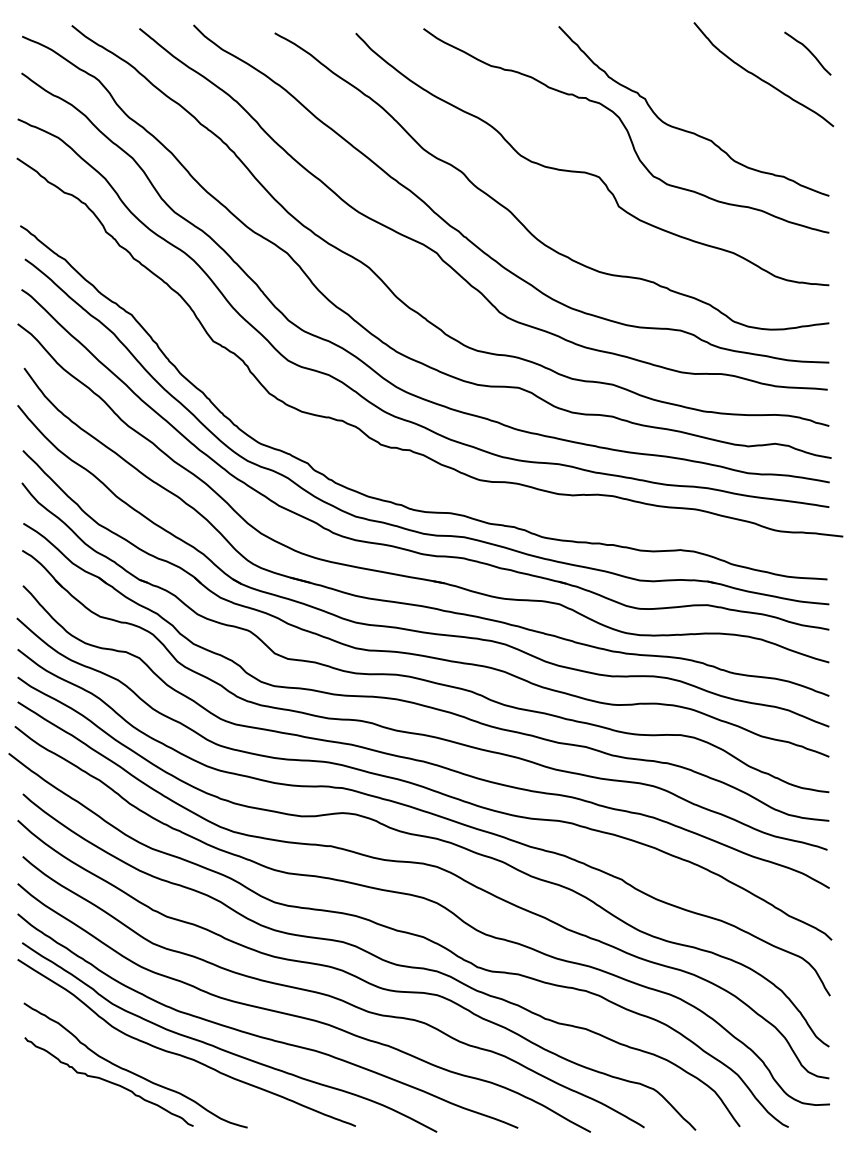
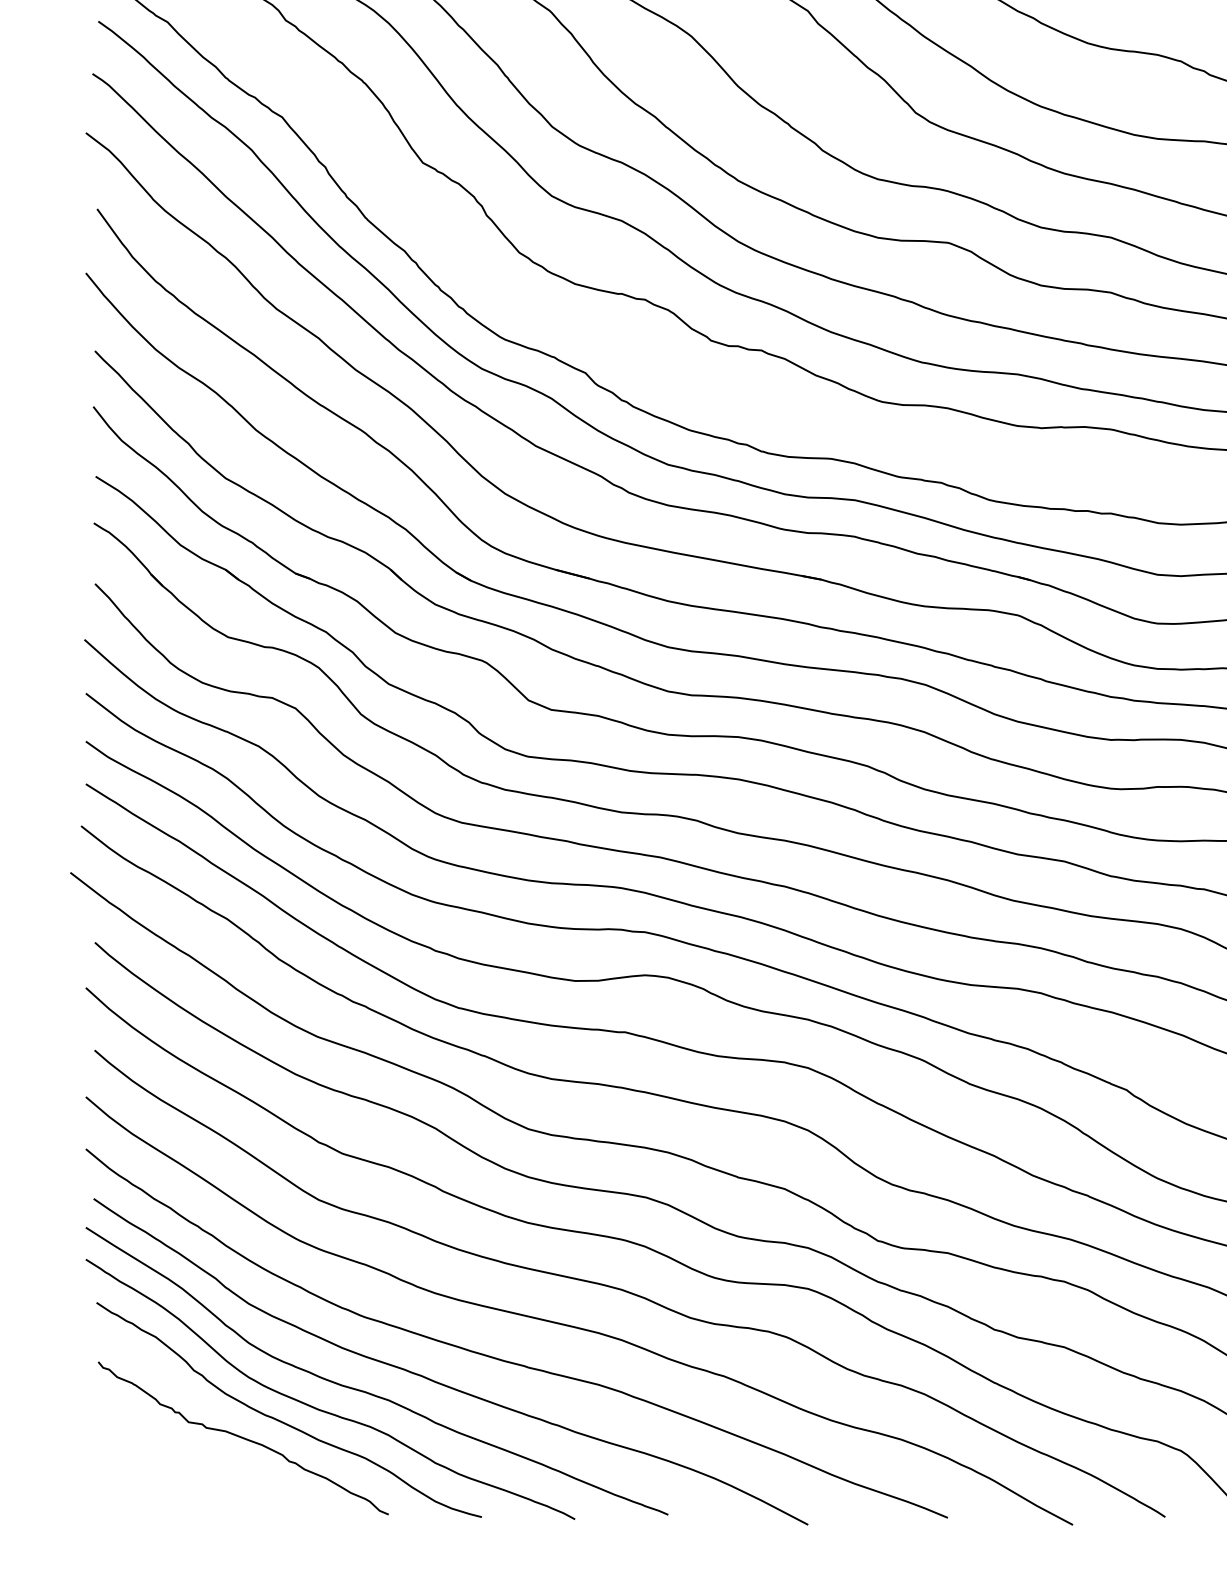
curve: (154, 1064) -> (321, 1408), added

